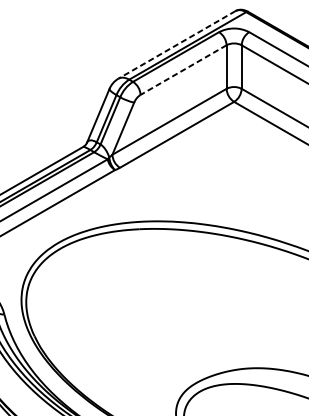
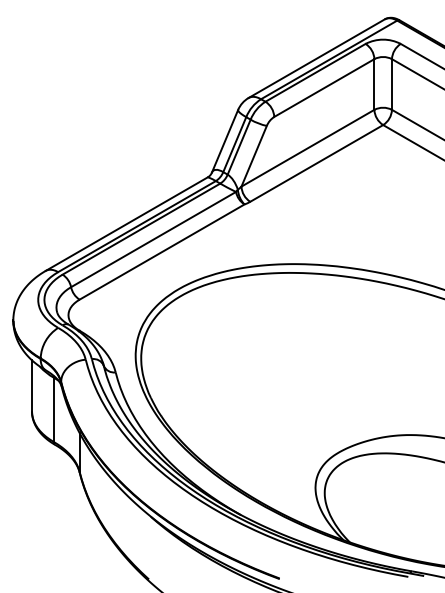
line: (176, 44) -> (316, 58), dashed -> solid
line: (183, 70) -> (324, 88), dashed -> solid

